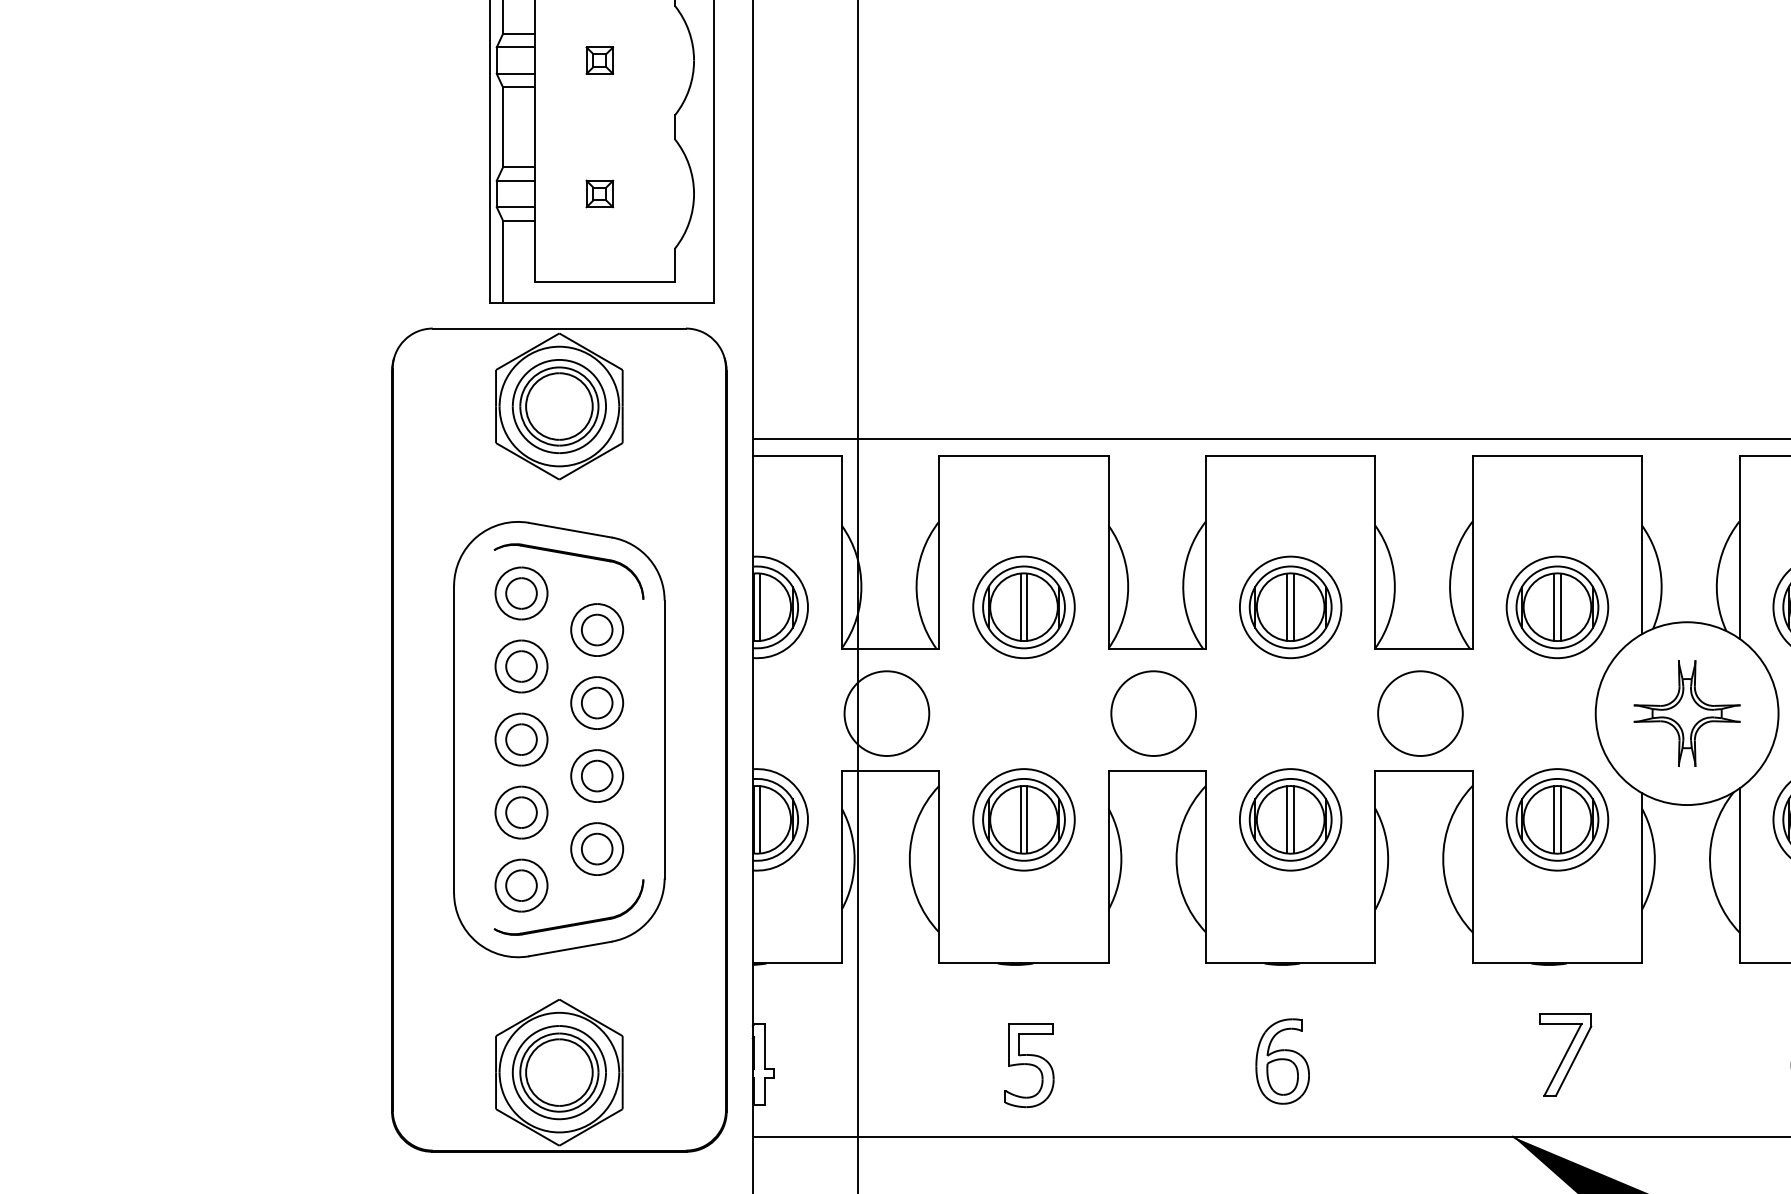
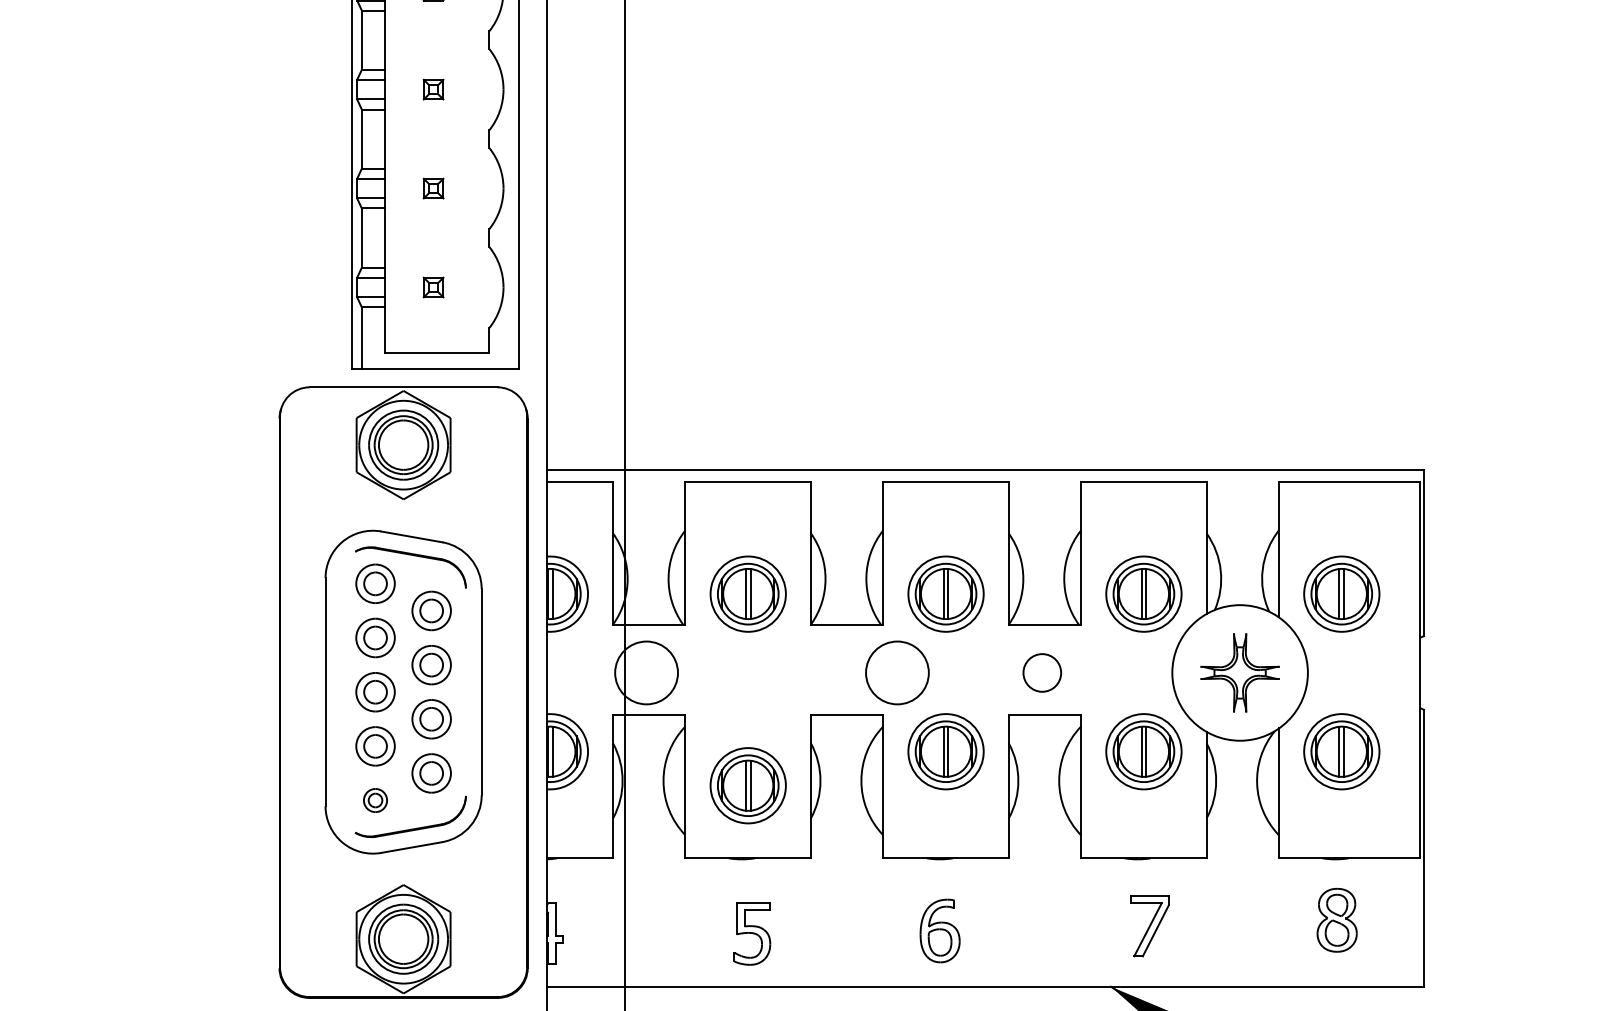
circle: (1153, 713) -> (897, 672), moved
circle: (1419, 713) -> (1041, 672), size x0.6
part: (1022, 819) -> (747, 785), moved
part: (521, 885) -> (375, 800), size x0.6

